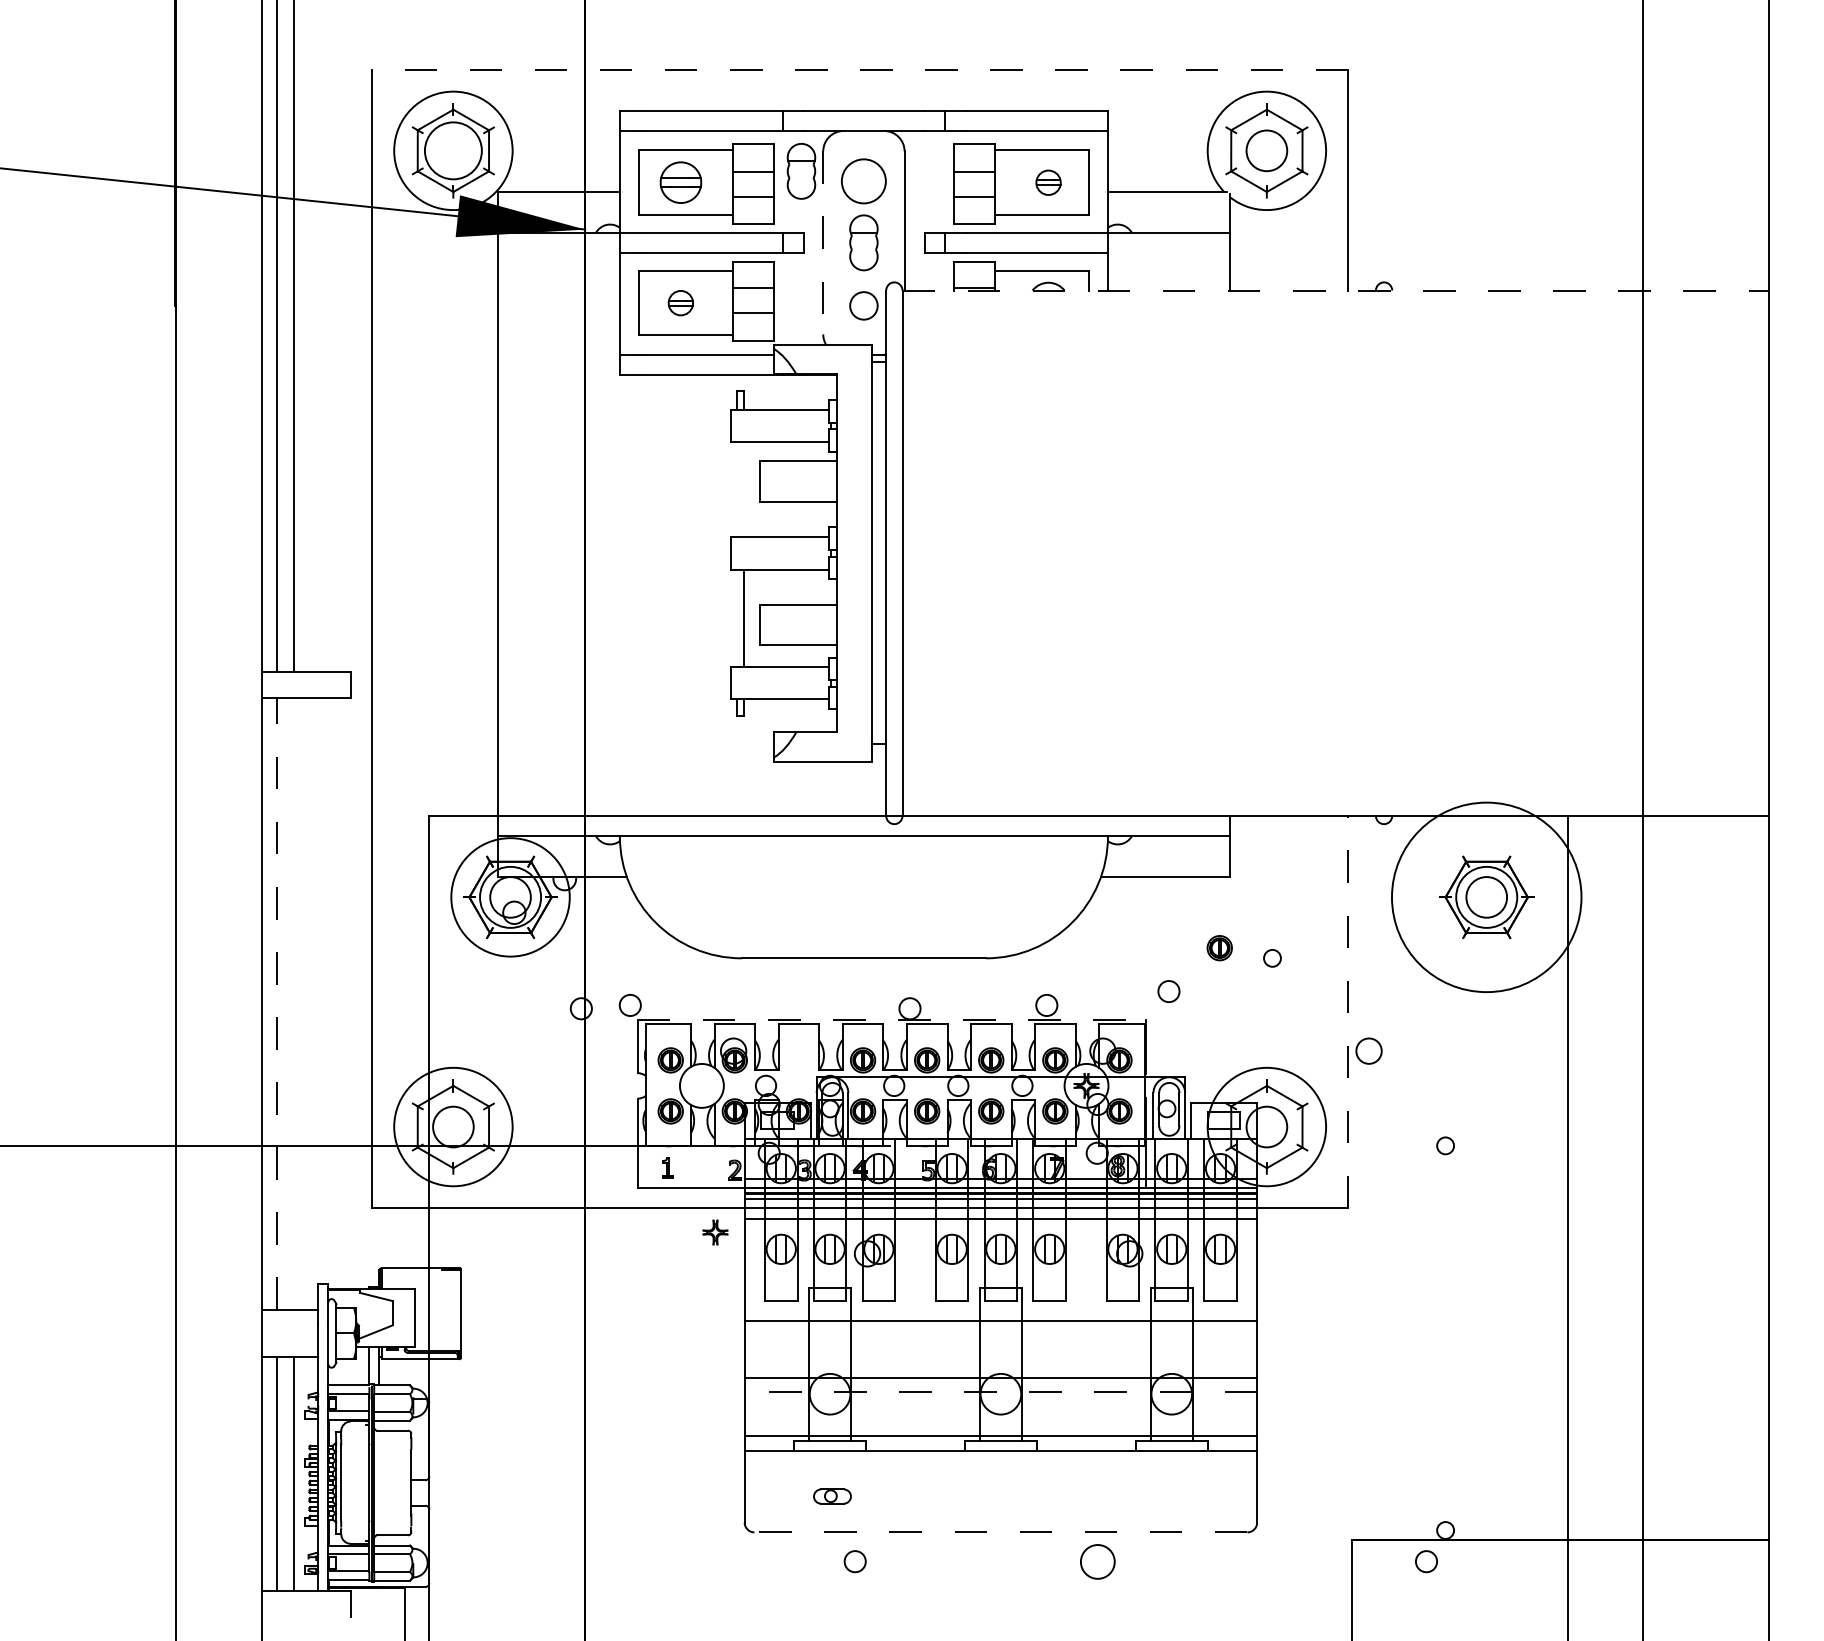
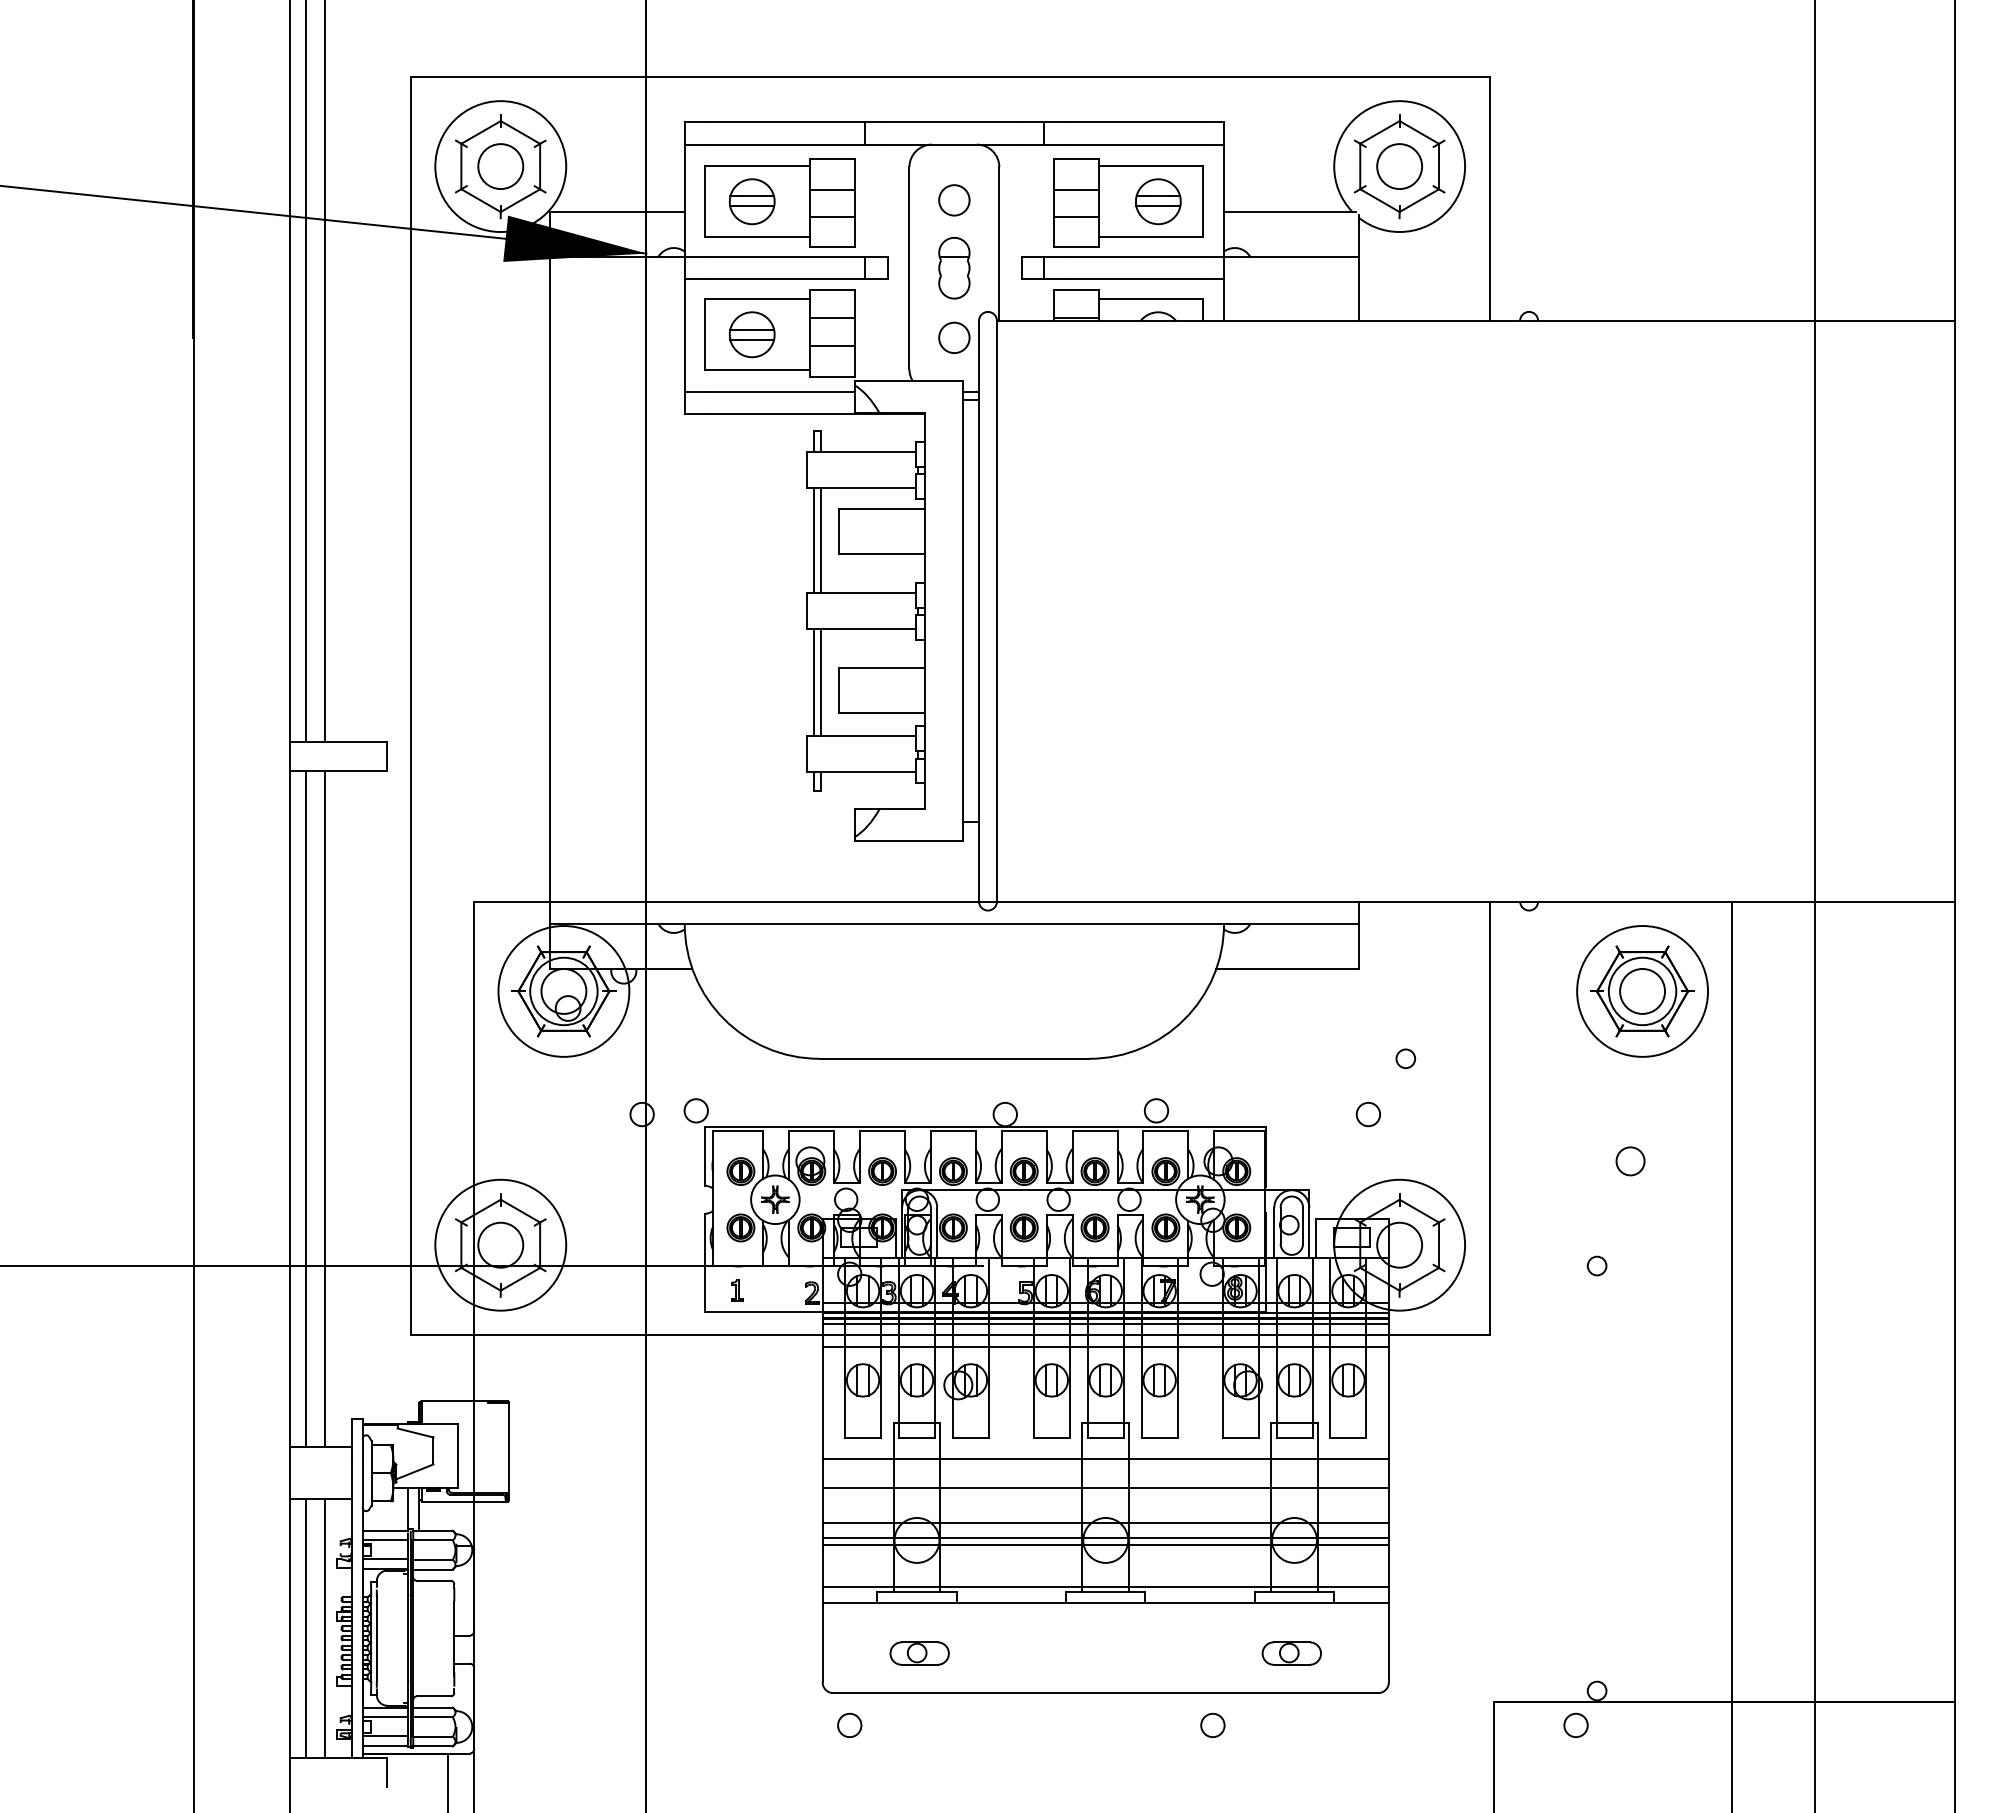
line: (859, 69) -> (949, 76), dashed -> solid
circle: (453, 150) -> (500, 166), size x0.71
part: (801, 171) -> (885, 189), removed
circle: (864, 181) -> (954, 200), size x0.62
part: (1048, 182) -> (1158, 201), size x1.67
line: (823, 243) -> (909, 268), dashed -> solid
line: (1335, 290) -> (1475, 320), dashed -> solid
part: (680, 302) -> (751, 334), size x1.67
line: (737, 489) -> (814, 540), added
line: (743, 489) -> (821, 540), added
line: (737, 617) -> (814, 682), added
circle: (1486, 897) -> (1642, 991), size x0.62
part: (1219, 948) -> (882, 1171), moved
circle: (1168, 991) -> (1367, 1114), moved
line: (276, 1003) -> (305, 1108), dashed -> solid
line: (293, 1004) -> (324, 1109), added
line: (1348, 1012) -> (1489, 1118), dashed -> solid
line: (892, 1019) -> (985, 1126), dashed -> solid
circle: (1369, 1051) -> (1630, 1161), moved
part: (715, 1232) -> (775, 1199), moved
line: (1000, 1347) -> (1105, 1488), added
line: (1000, 1391) -> (1105, 1537), dashed -> solid
line: (1000, 1398) -> (1105, 1545), added
part: (832, 1496) -> (919, 1653), size x1.43
part: (1169, 1496) -> (1291, 1653), added
line: (1000, 1532) -> (1105, 1693), dashed -> solid
circle: (854, 1560) -> (849, 1724), moved
circle: (1097, 1560) -> (1212, 1724), size x0.62

